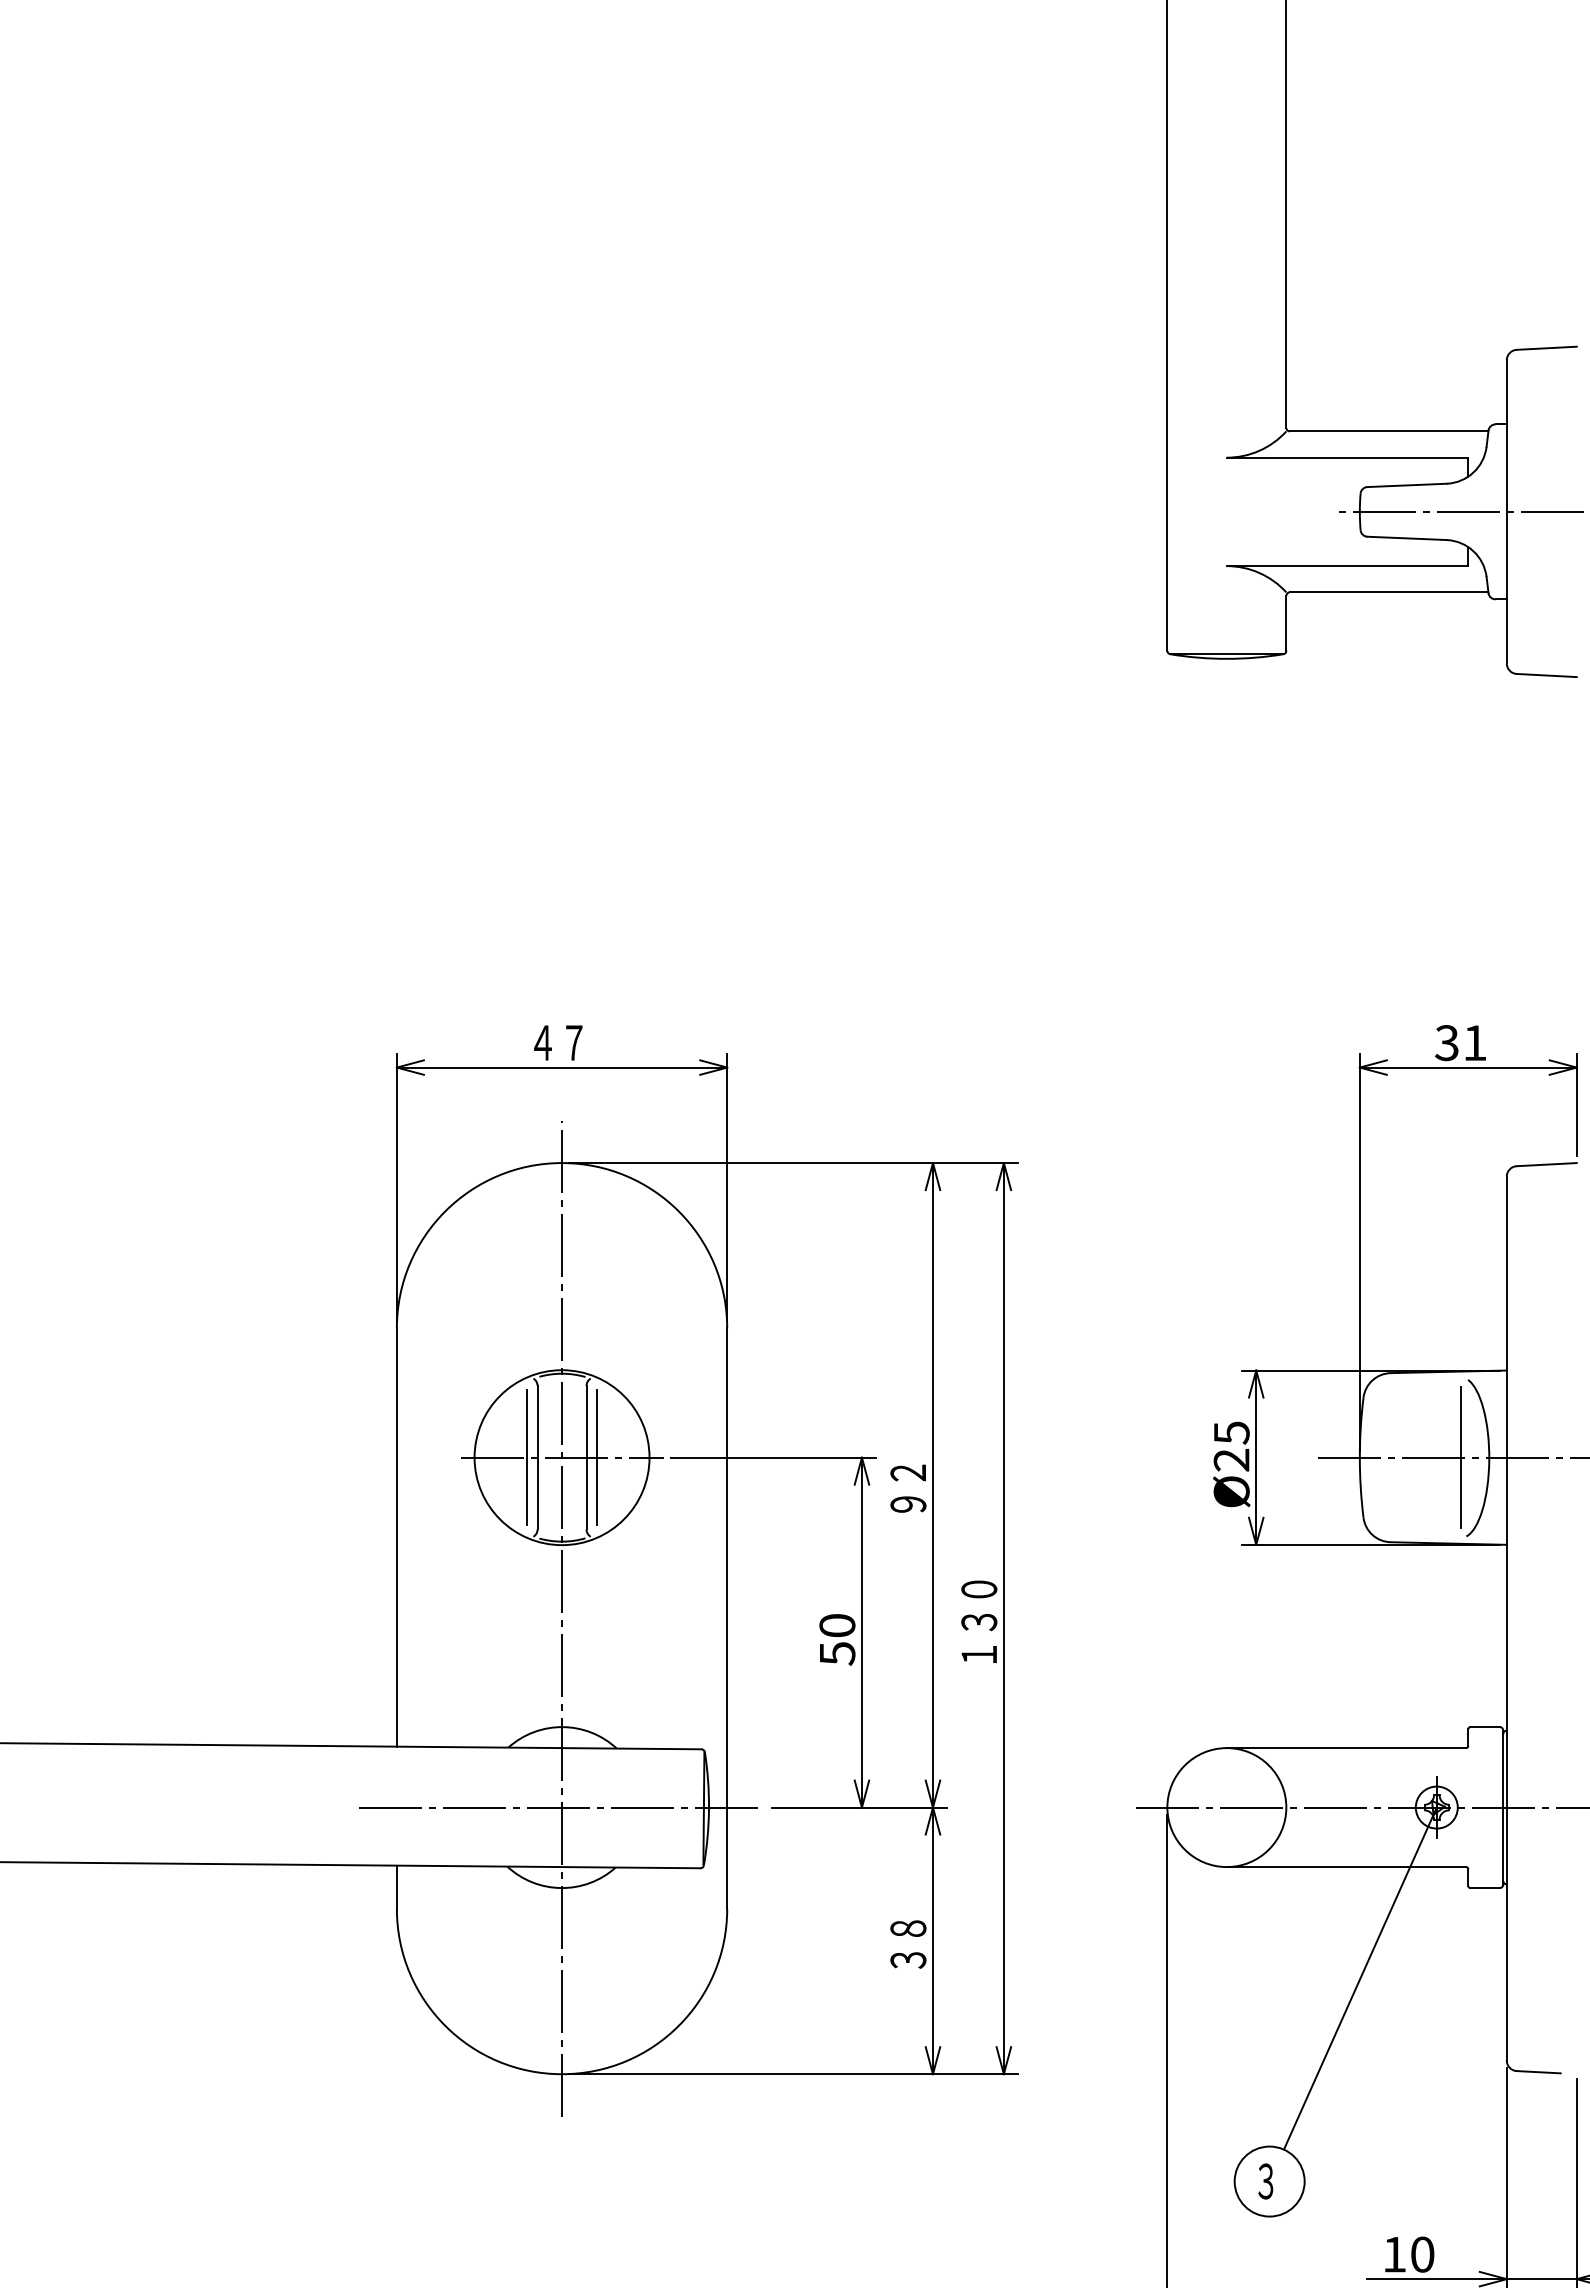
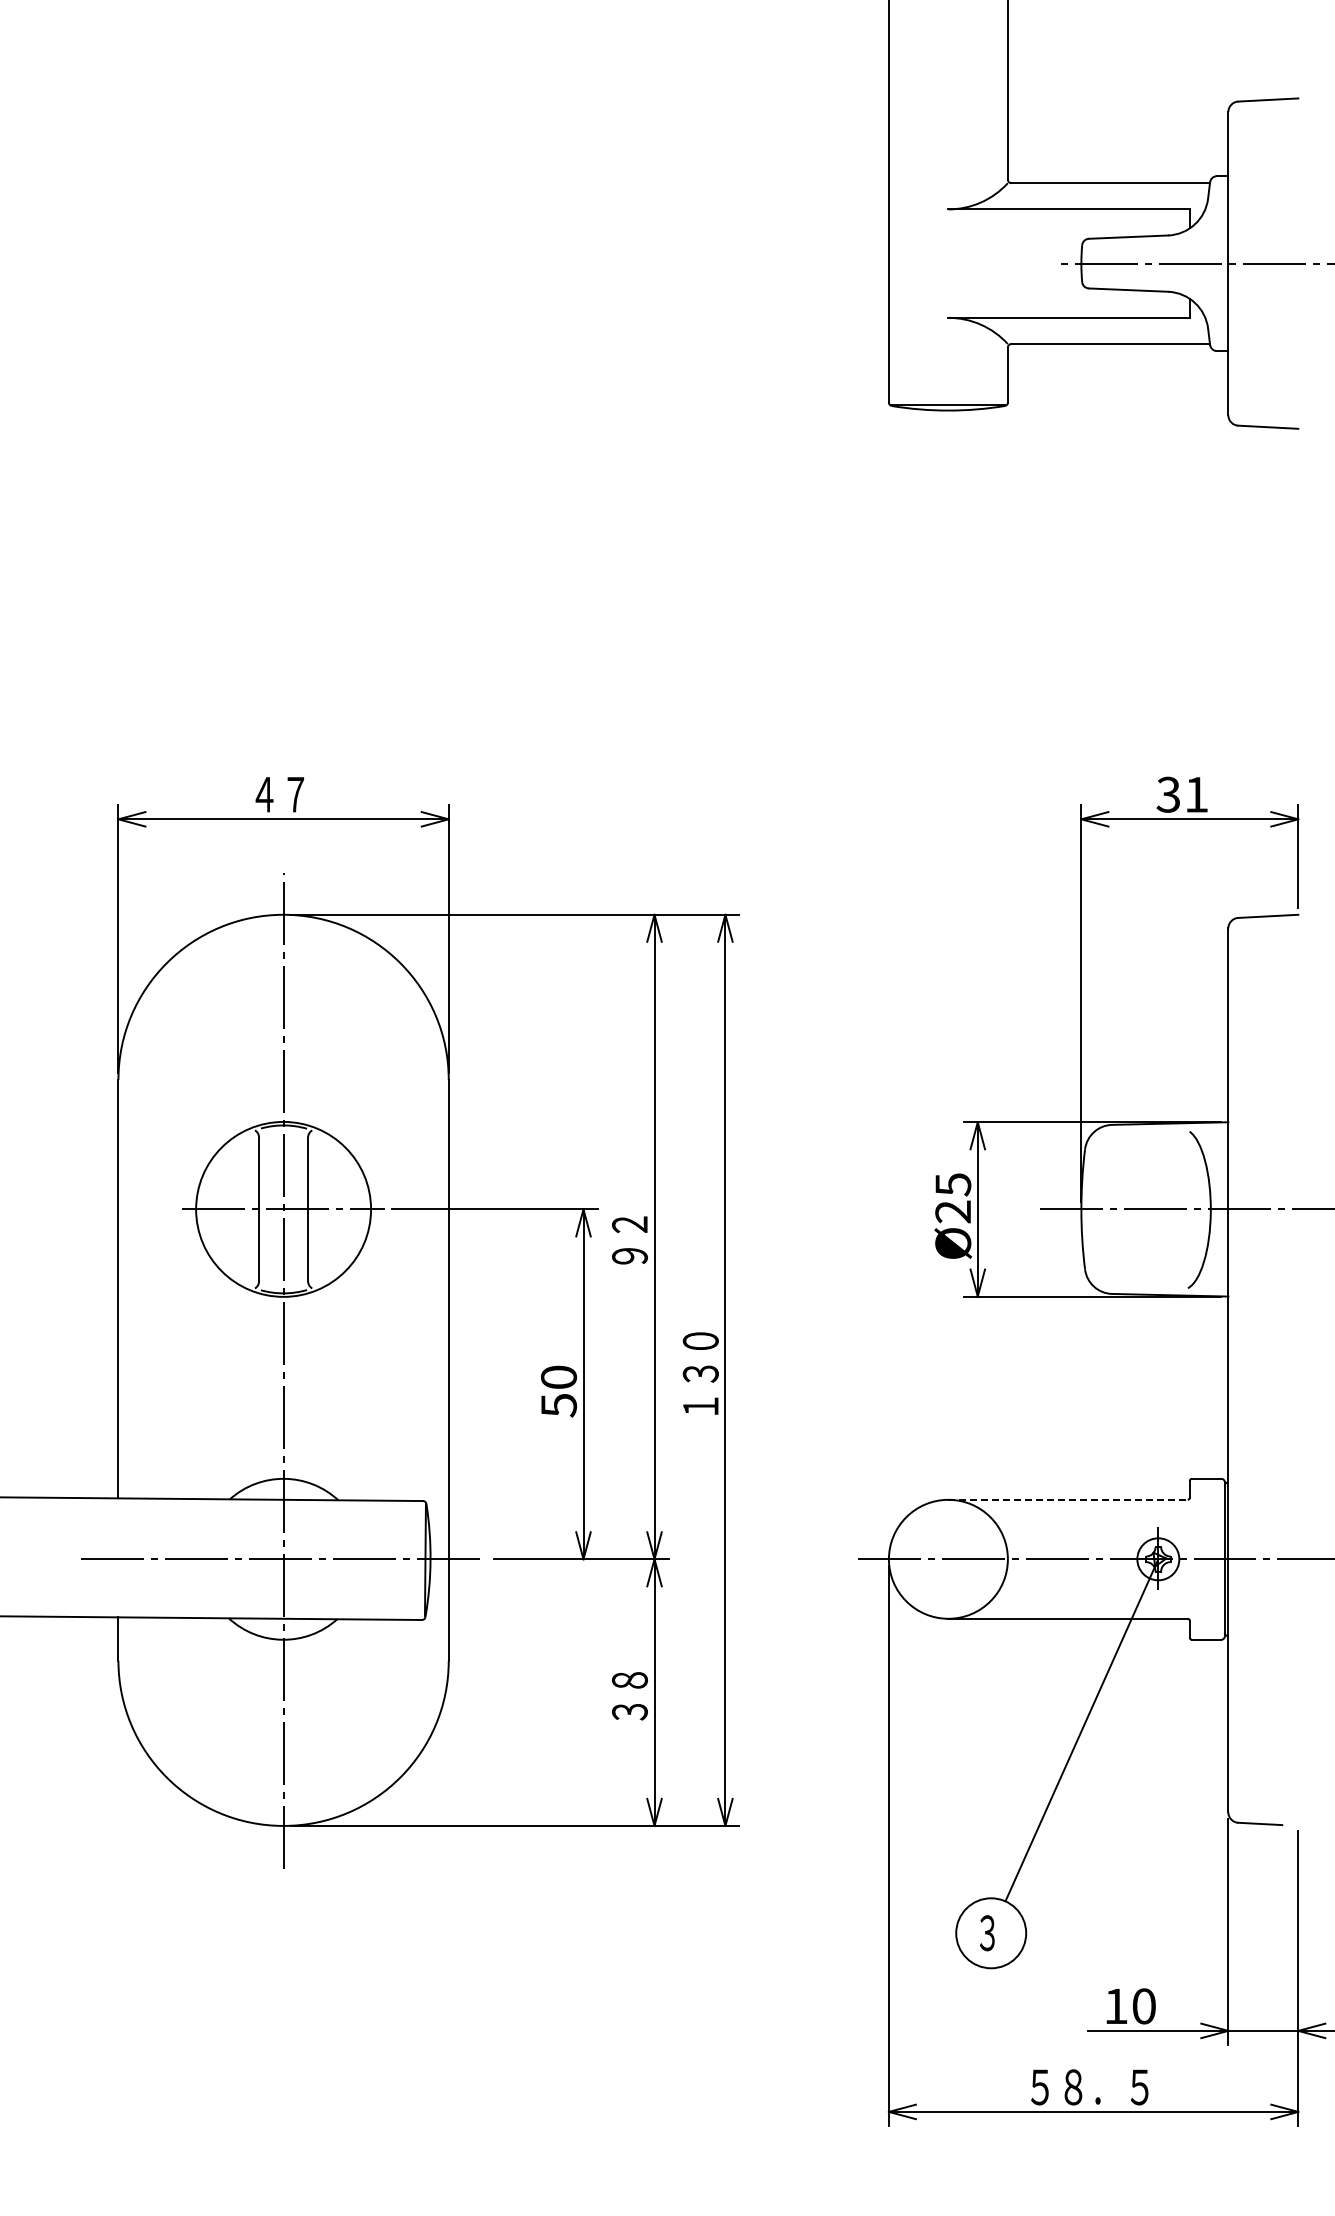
line: (527, 1456) -> (249, 1208), removed
line: (597, 1456) -> (319, 1208), removed
line: (1461, 1457) -> (1183, 1209), removed
line: (1346, 1748) -> (1068, 1500), solid -> dashed

